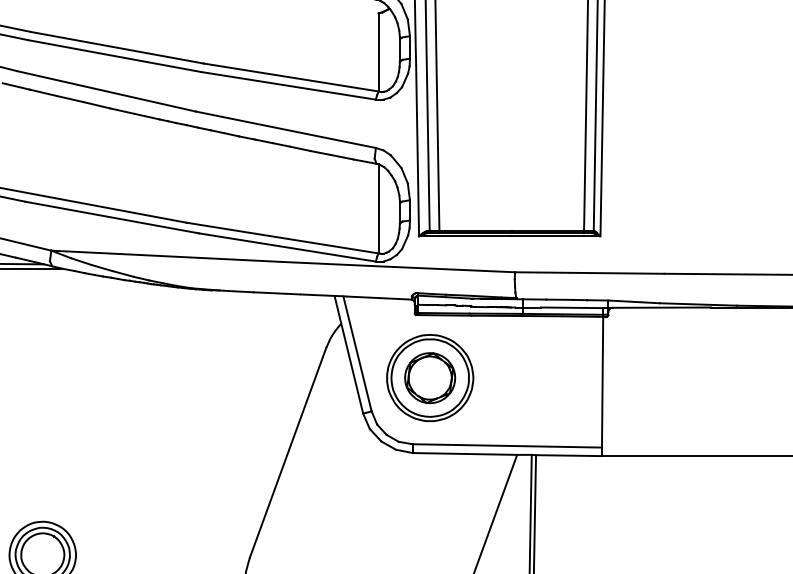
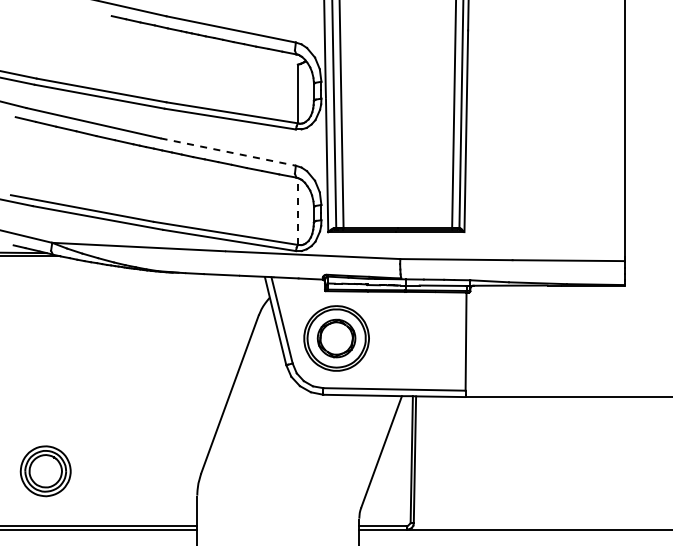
line: (286, 130) -> (228, 152), solid -> dashed
line: (378, 207) -> (297, 210), solid -> dashed

